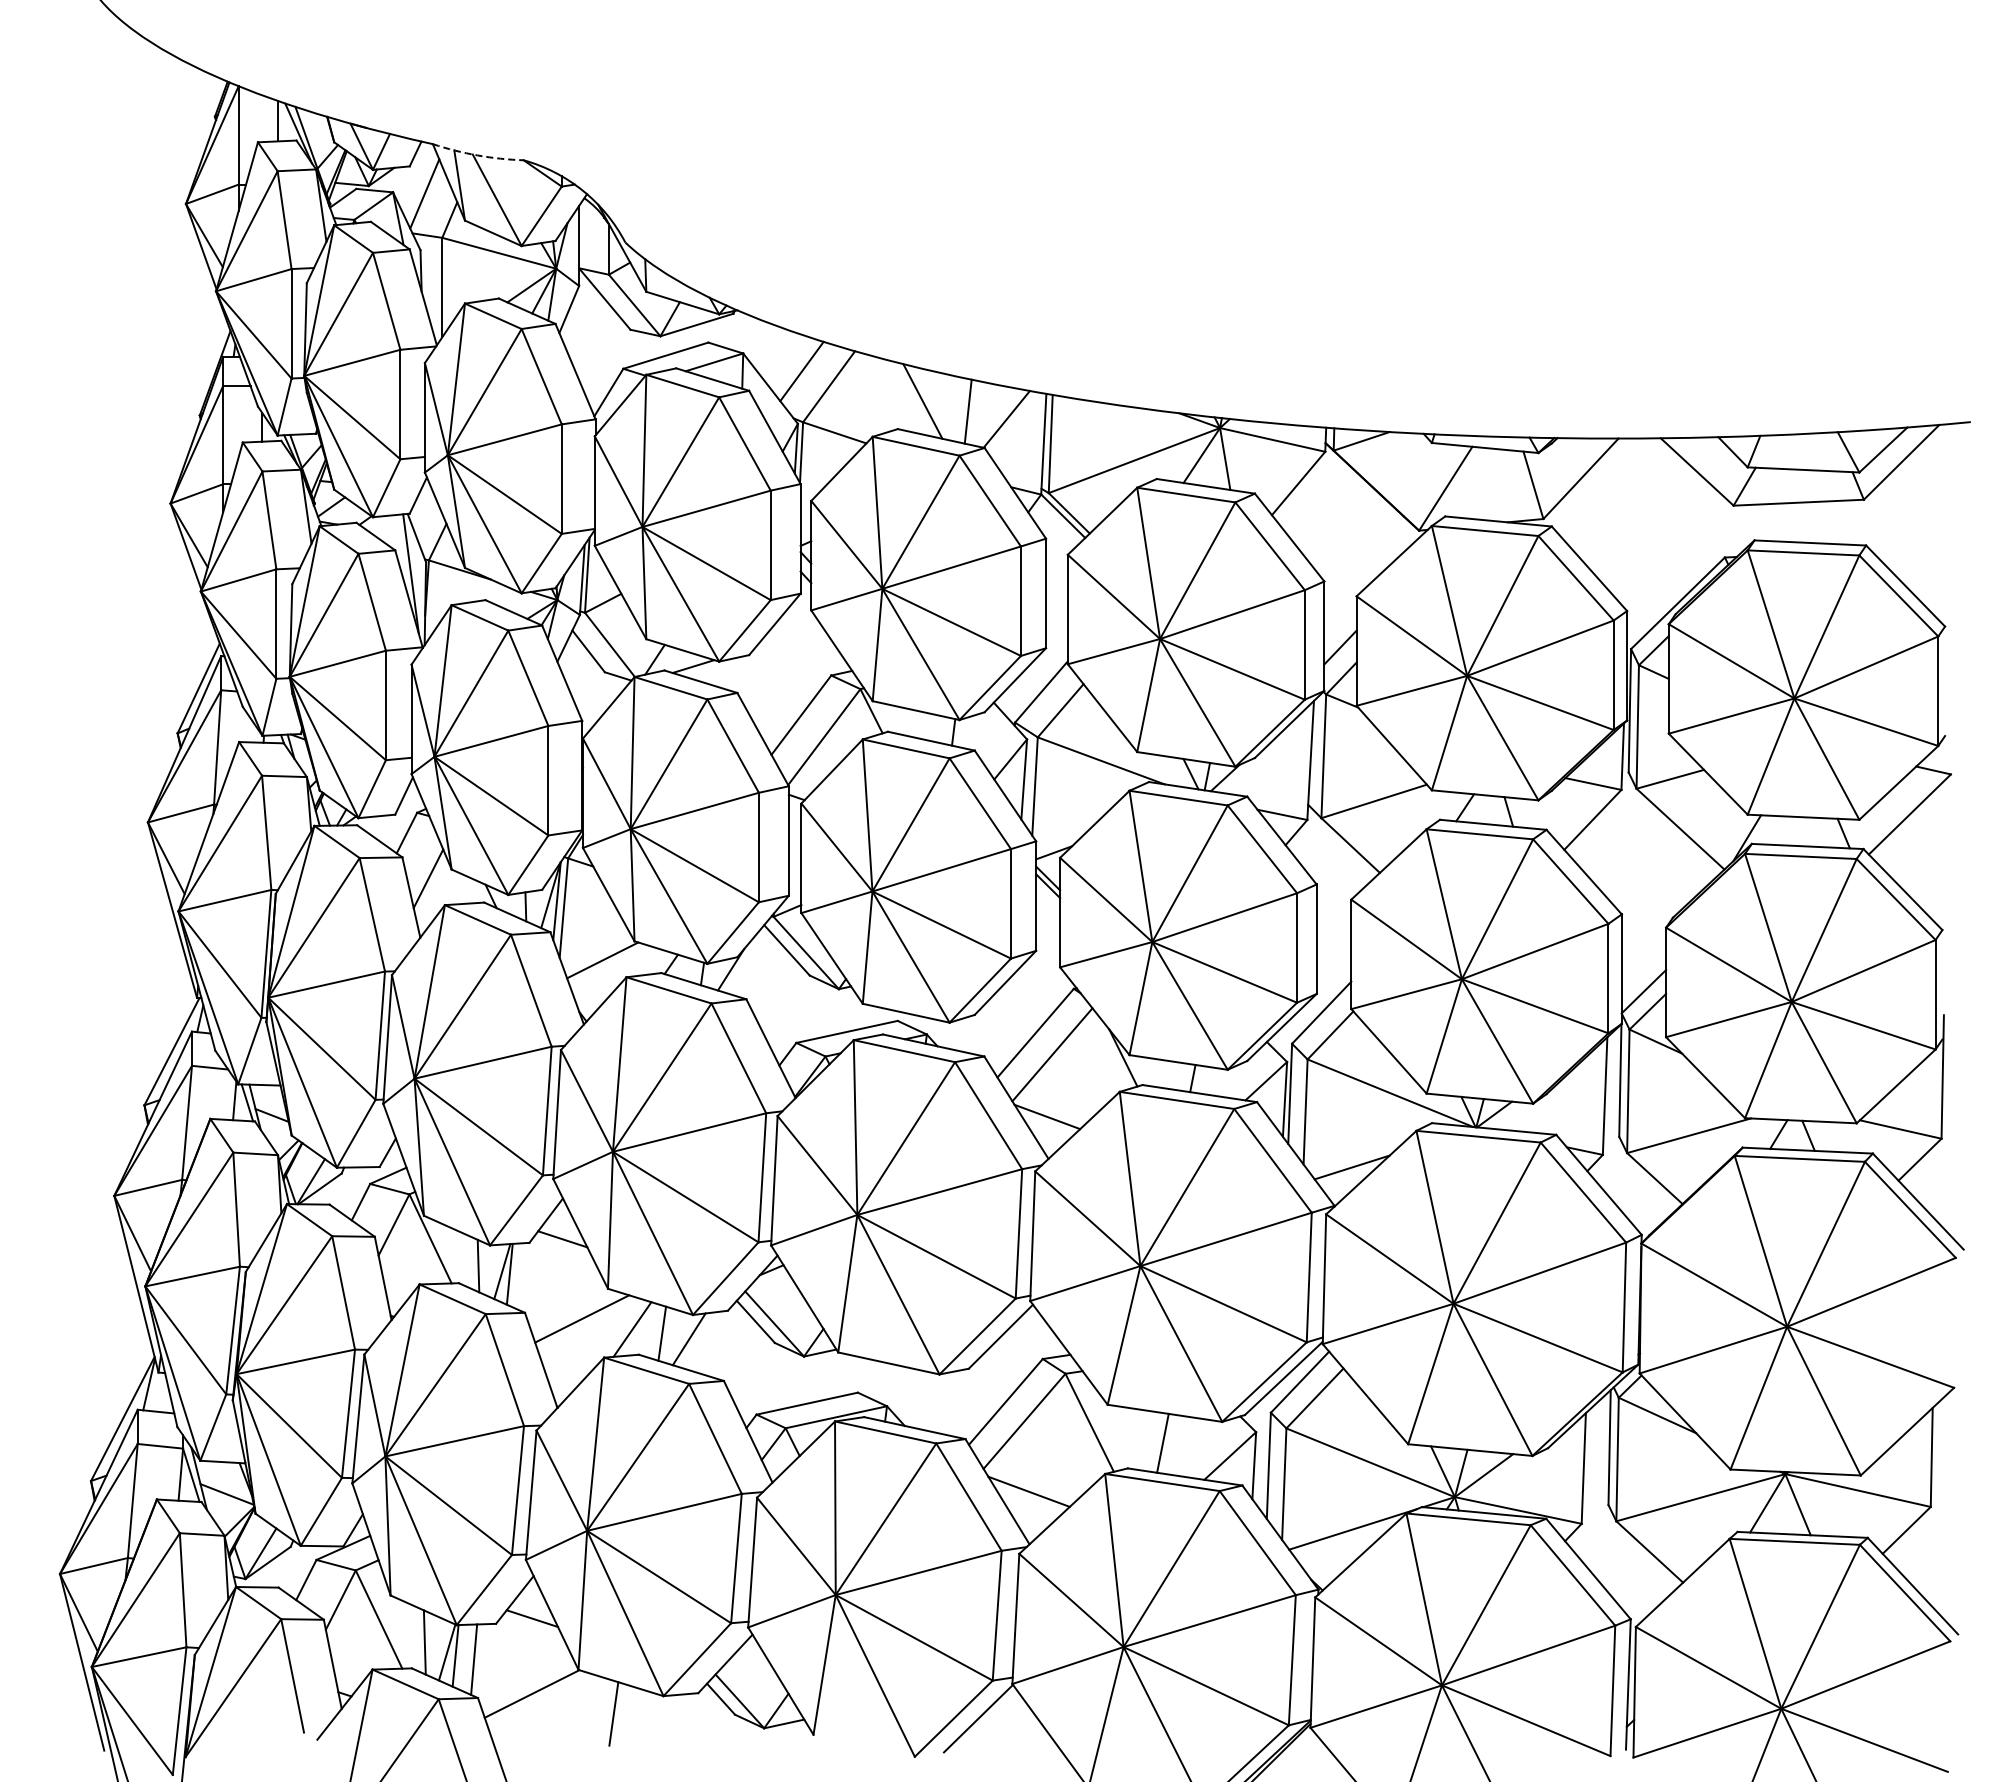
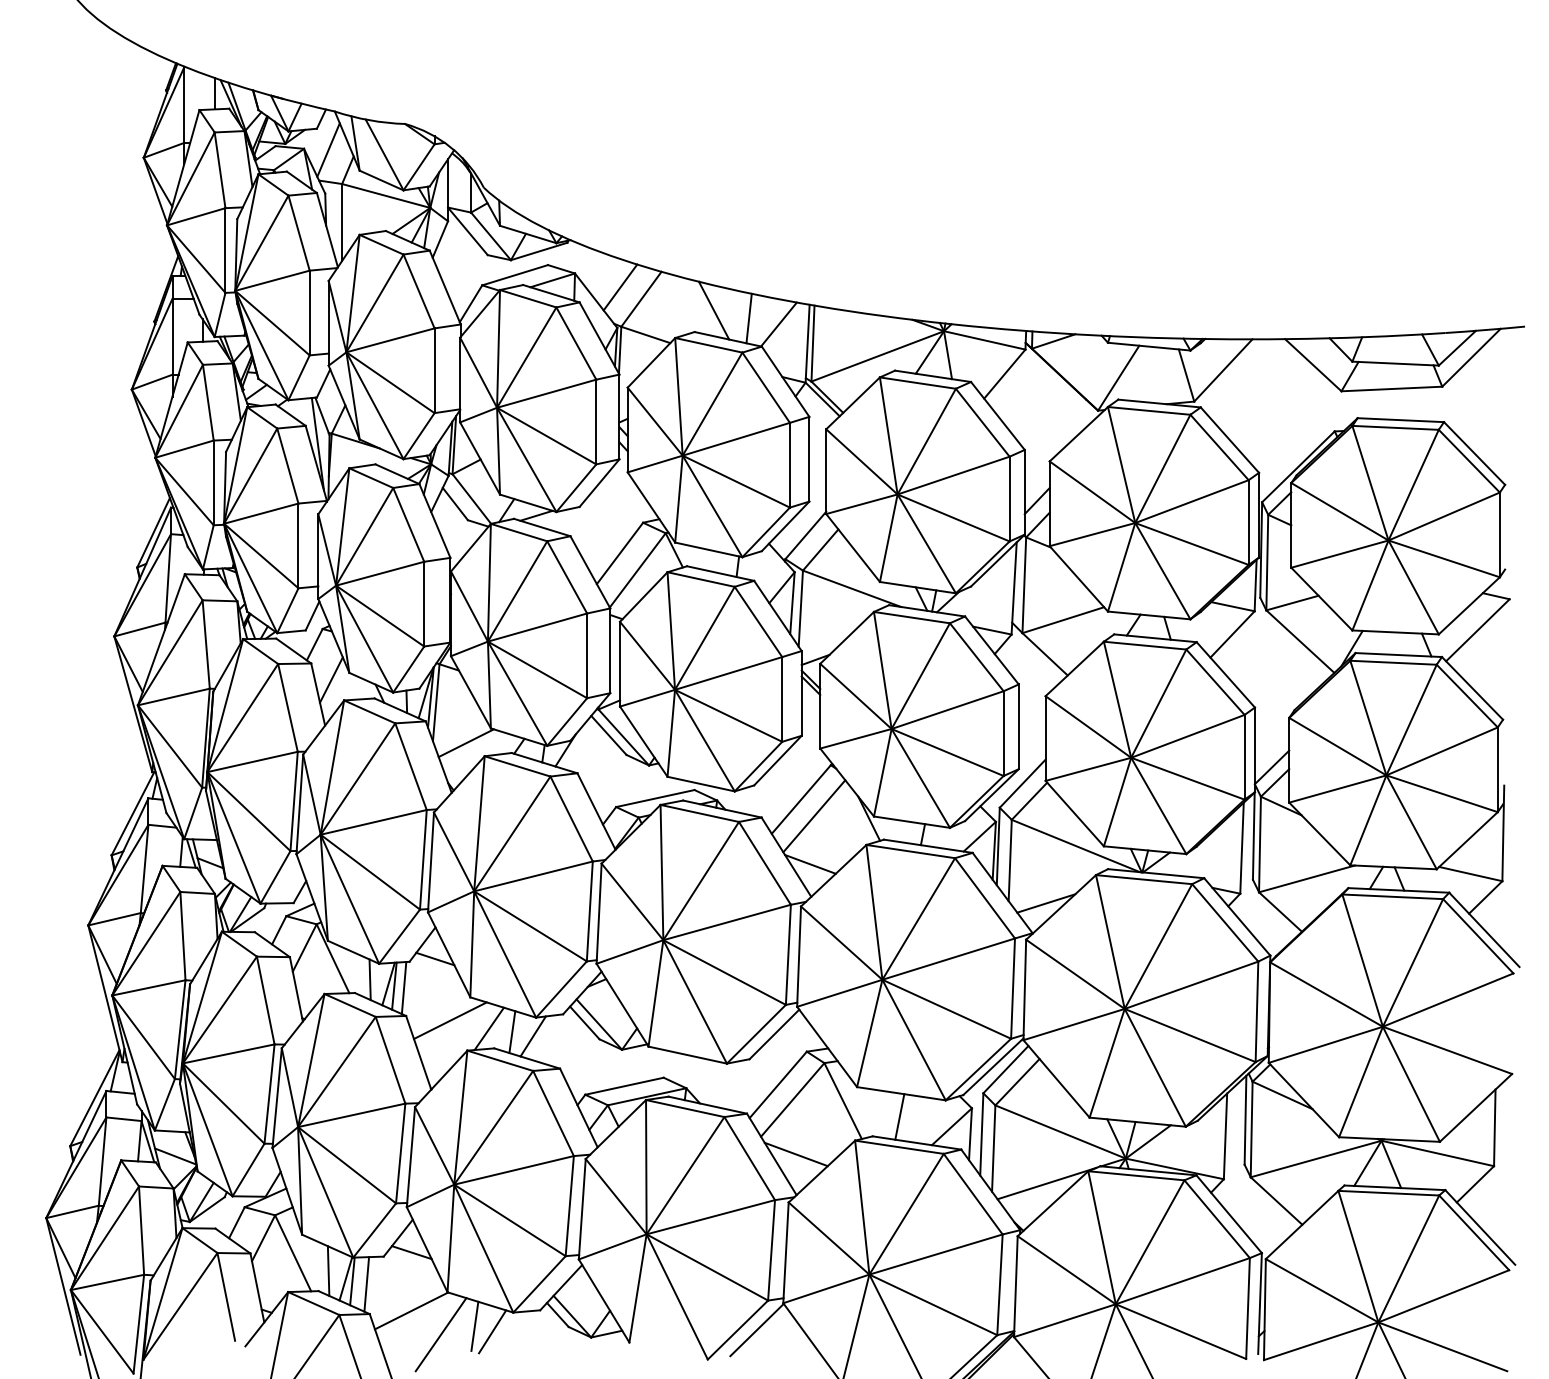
arc: (477, 155) -> (369, 120), dashed -> solid
line: (522, 1276) -> (404, 987), added
line: (636, 1720) -> (492, 1331), added
line: (569, 1724) -> (440, 1334), added

